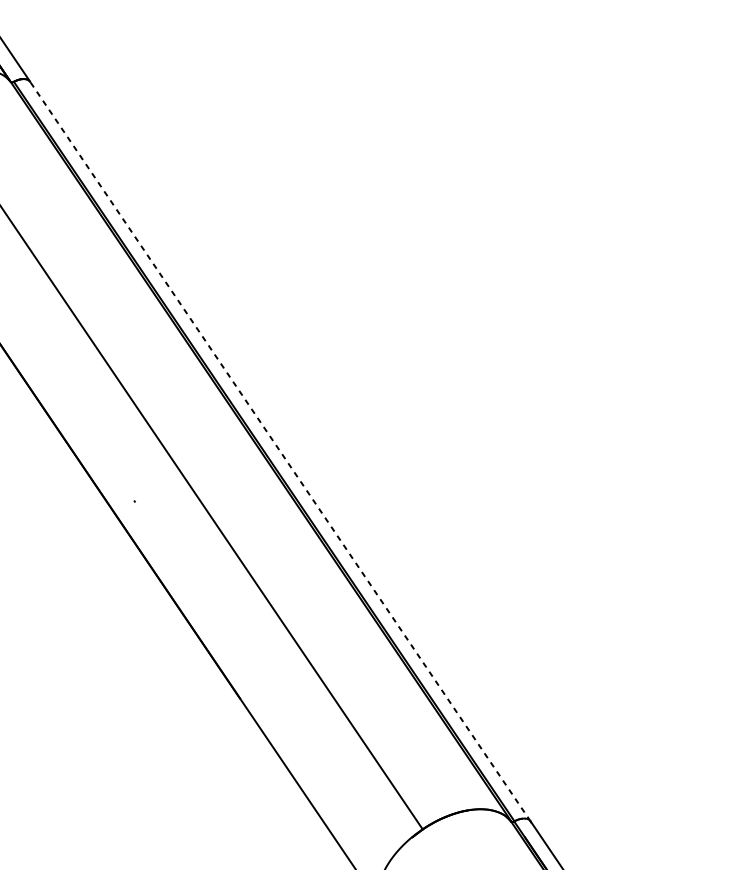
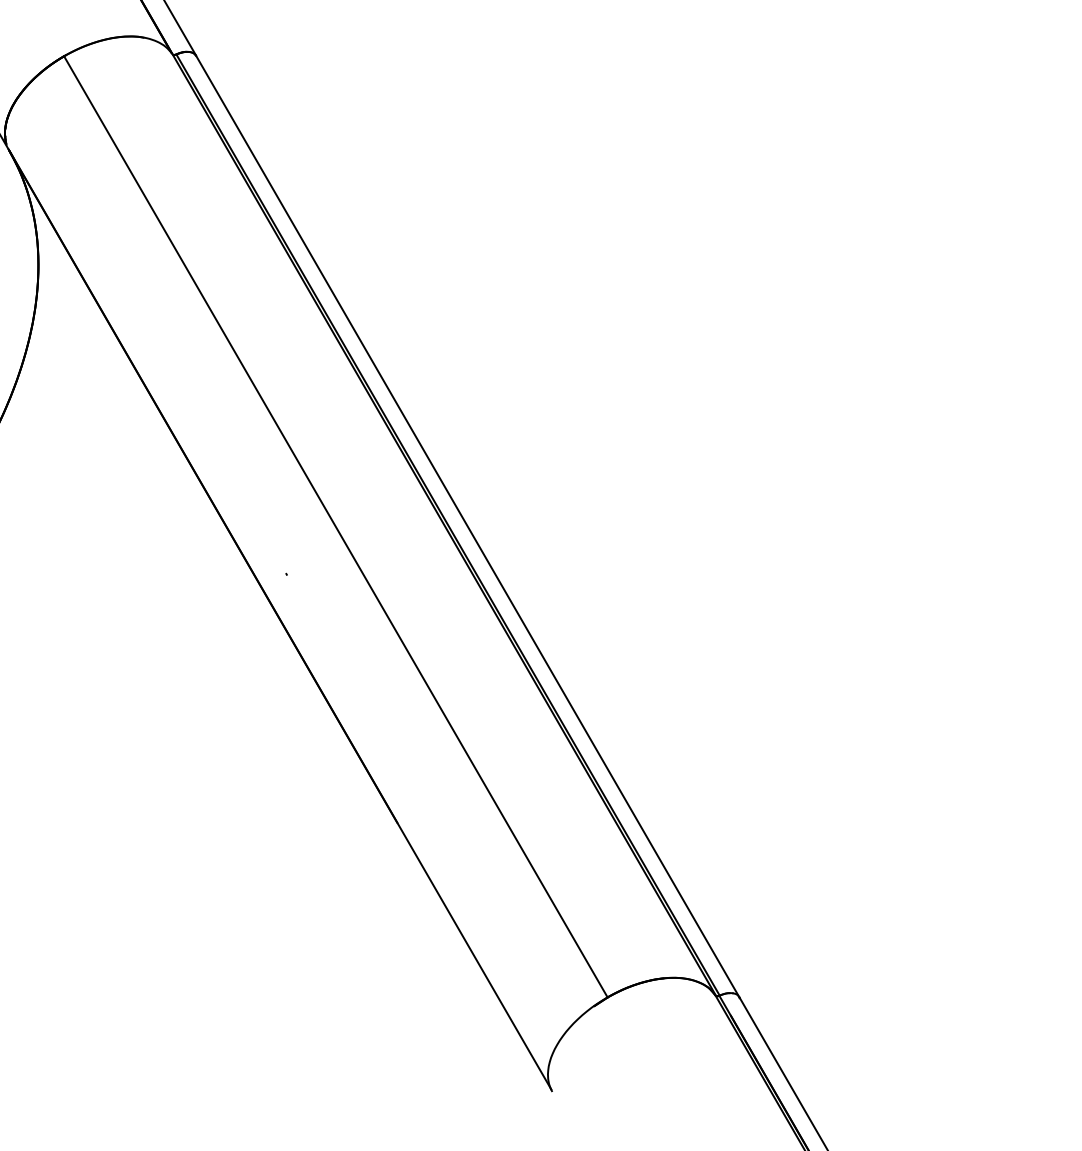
line: (280, 451) -> (467, 526), dashed -> solid

